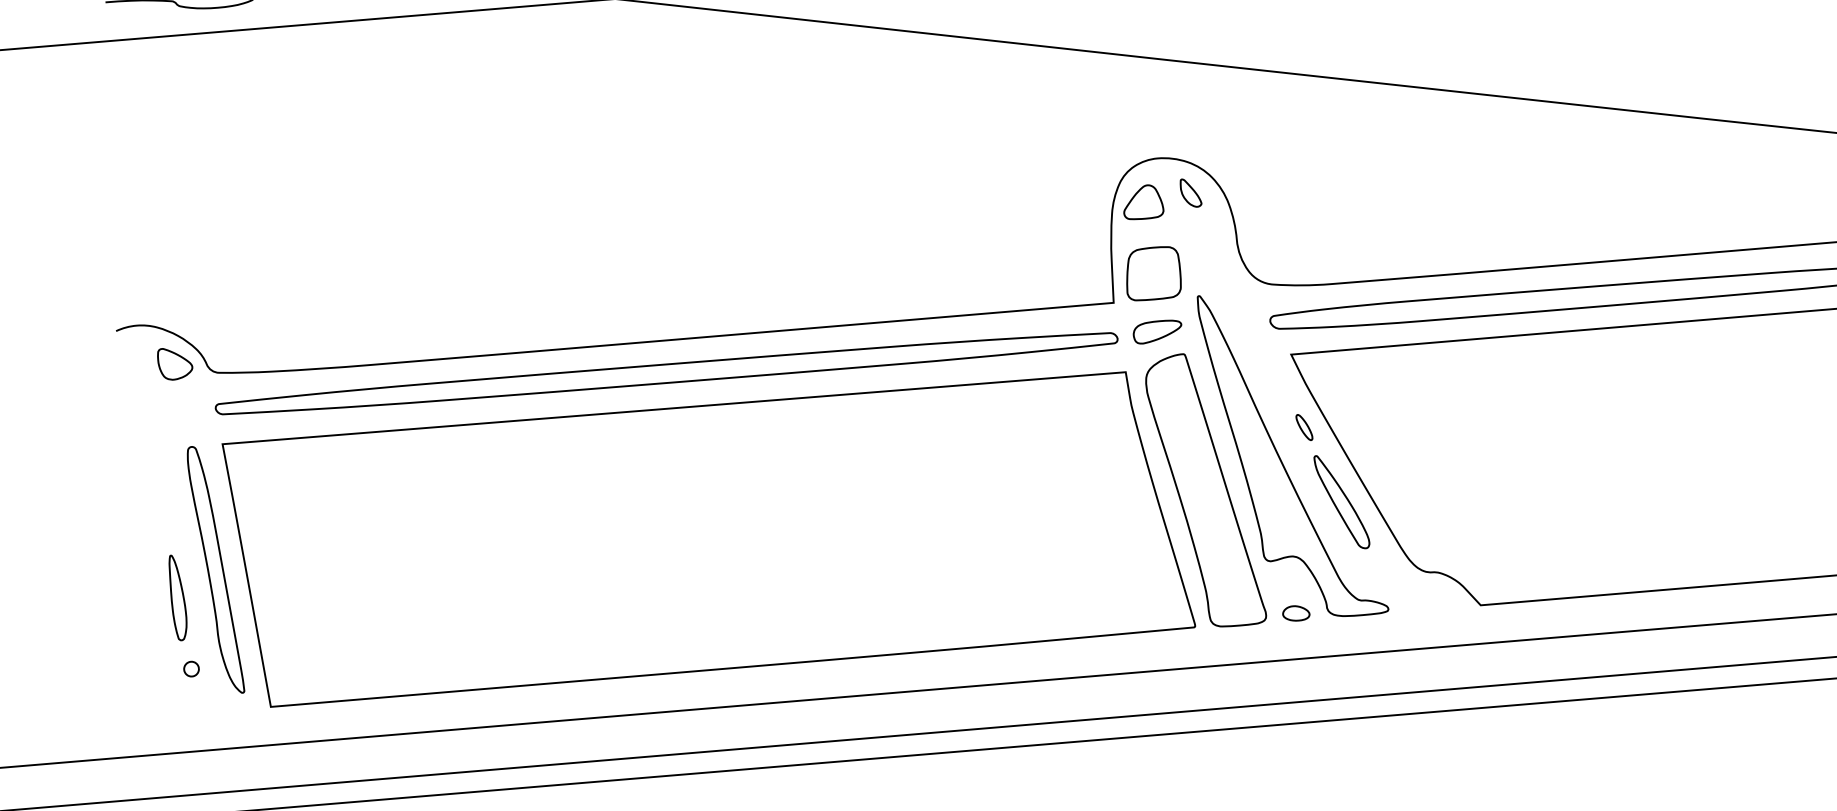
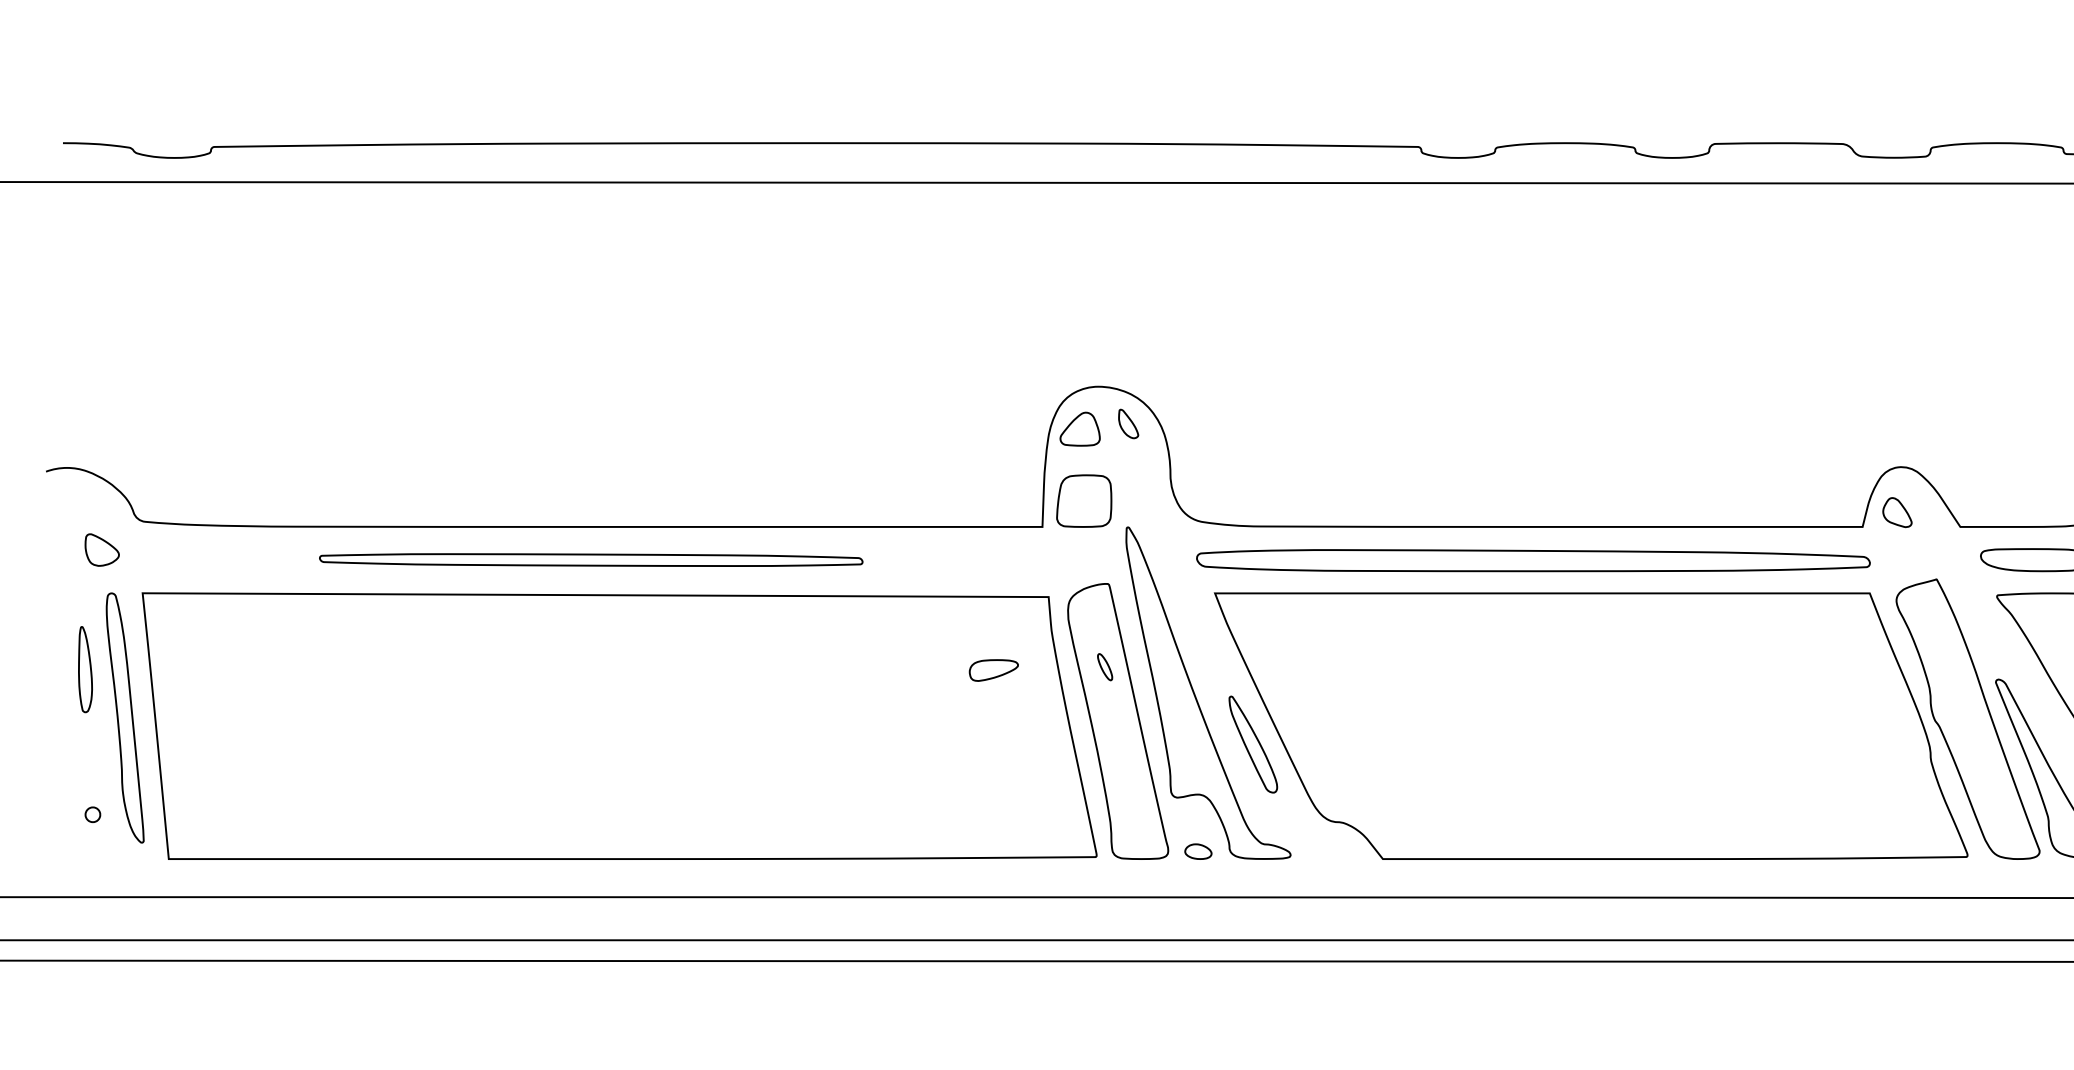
part: (1157, 331) -> (993, 670), moved
part: (174, 363) -> (101, 549), moved
part: (667, 373) -> (591, 559), size x0.6
part: (1304, 427) -> (1105, 667), moved
part: (178, 597) -> (85, 669), moved

